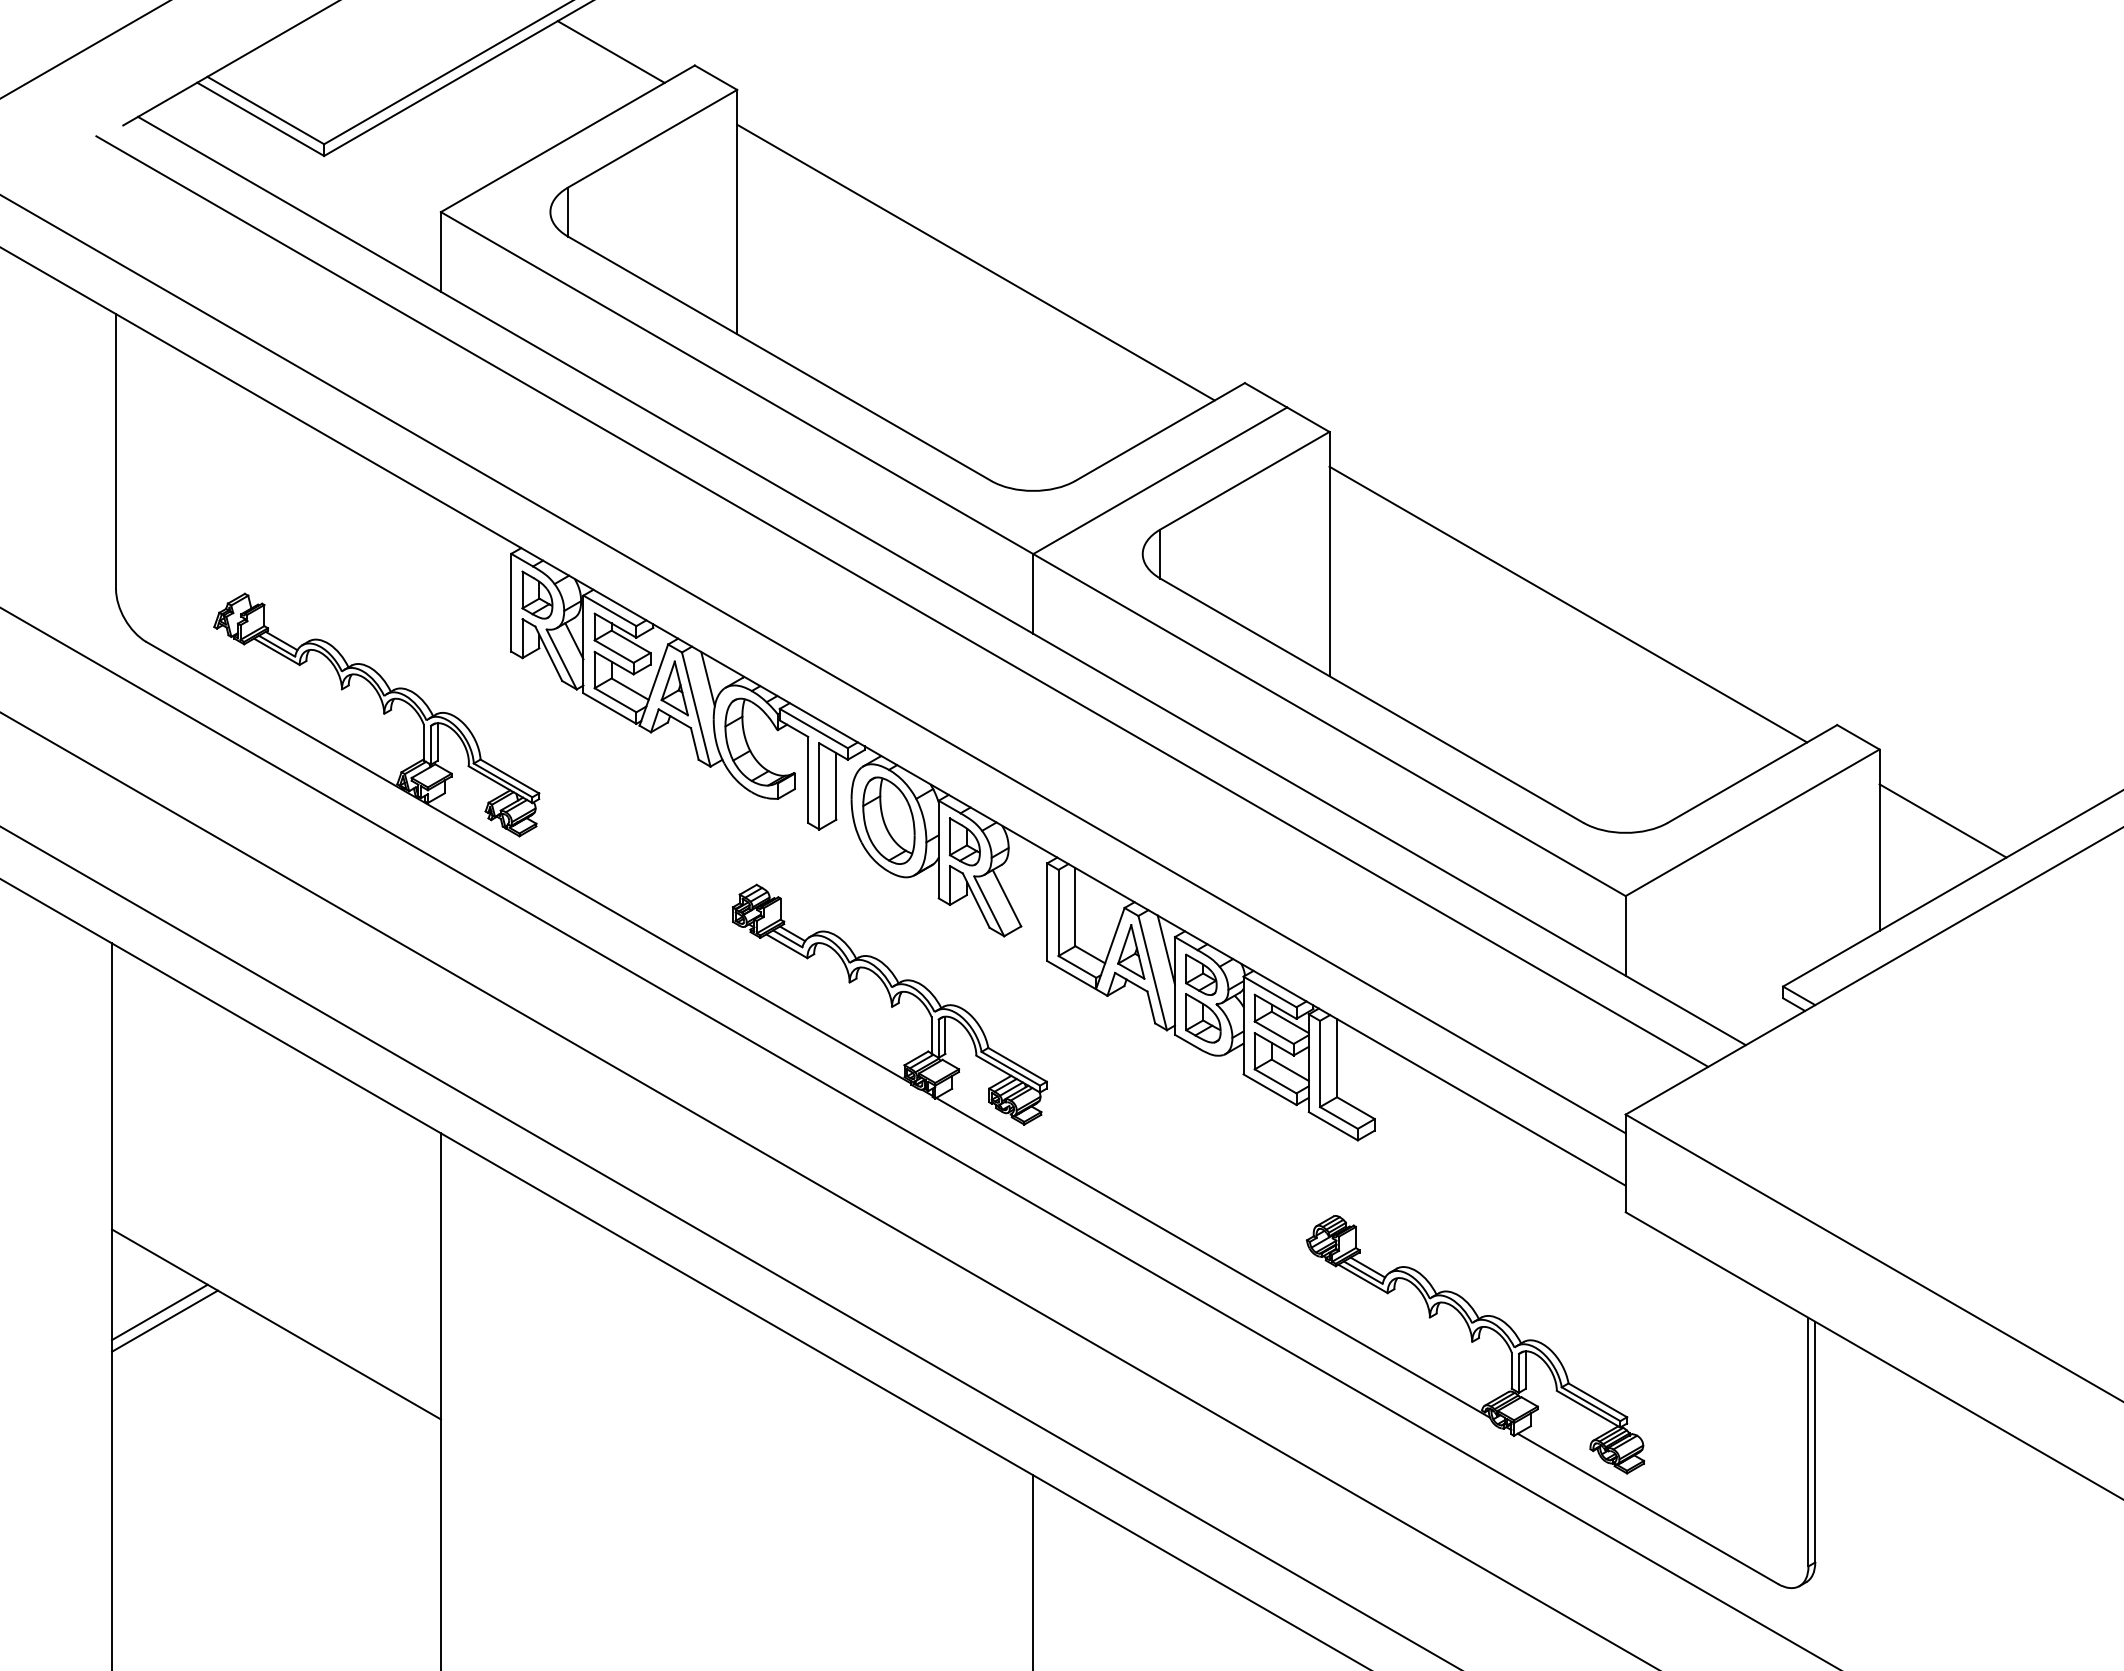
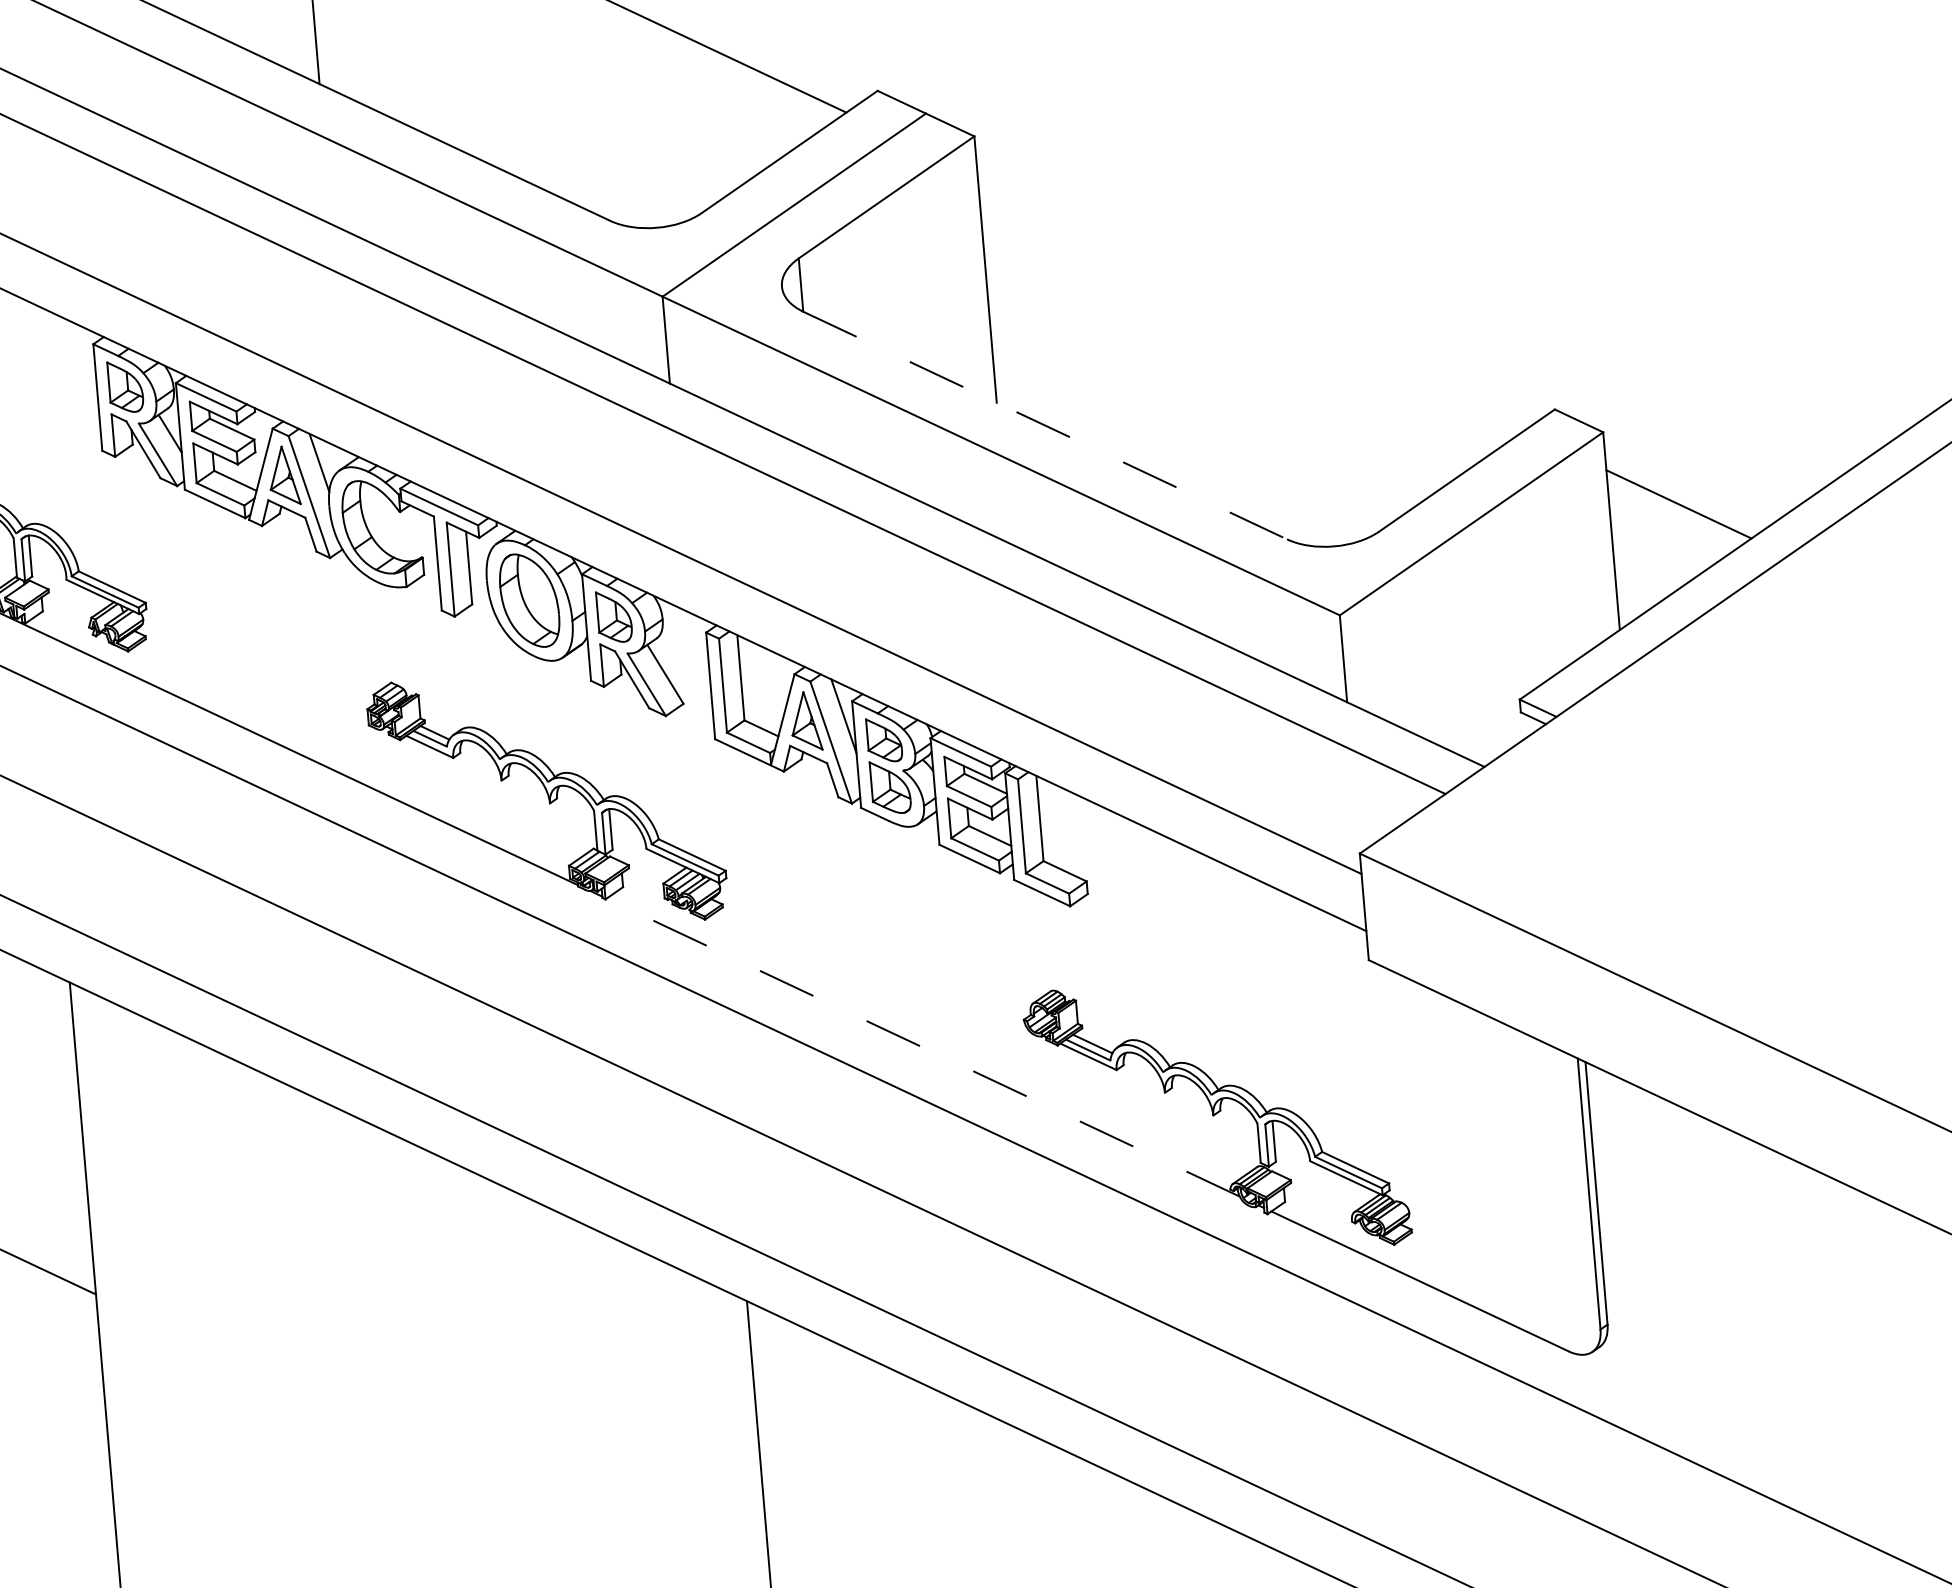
line: (1568, 604) -> (1250, 302), removed
line: (1372, 700) -> (1045, 425), solid -> dashed
line: (1213, 1257) -> (923, 1047), solid -> dashed

